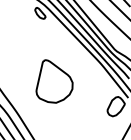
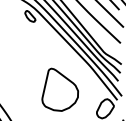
part: (54, 81) -> (60, 89), moved

